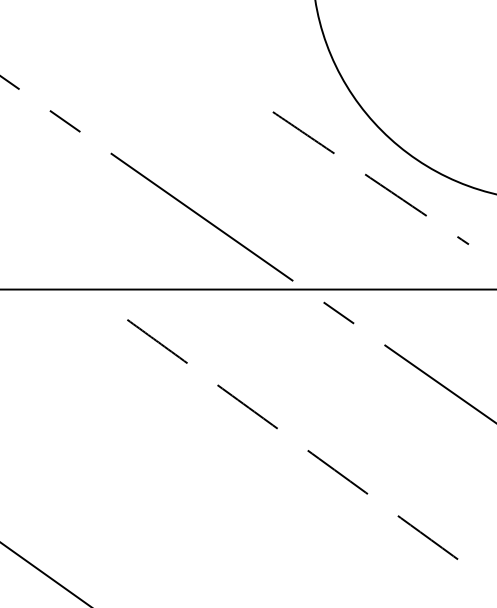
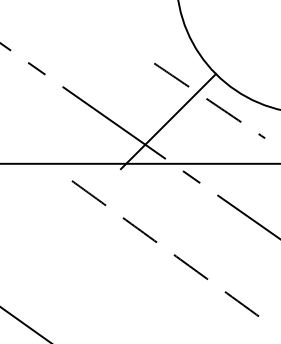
line: (296, 214) -> (167, 121), added

